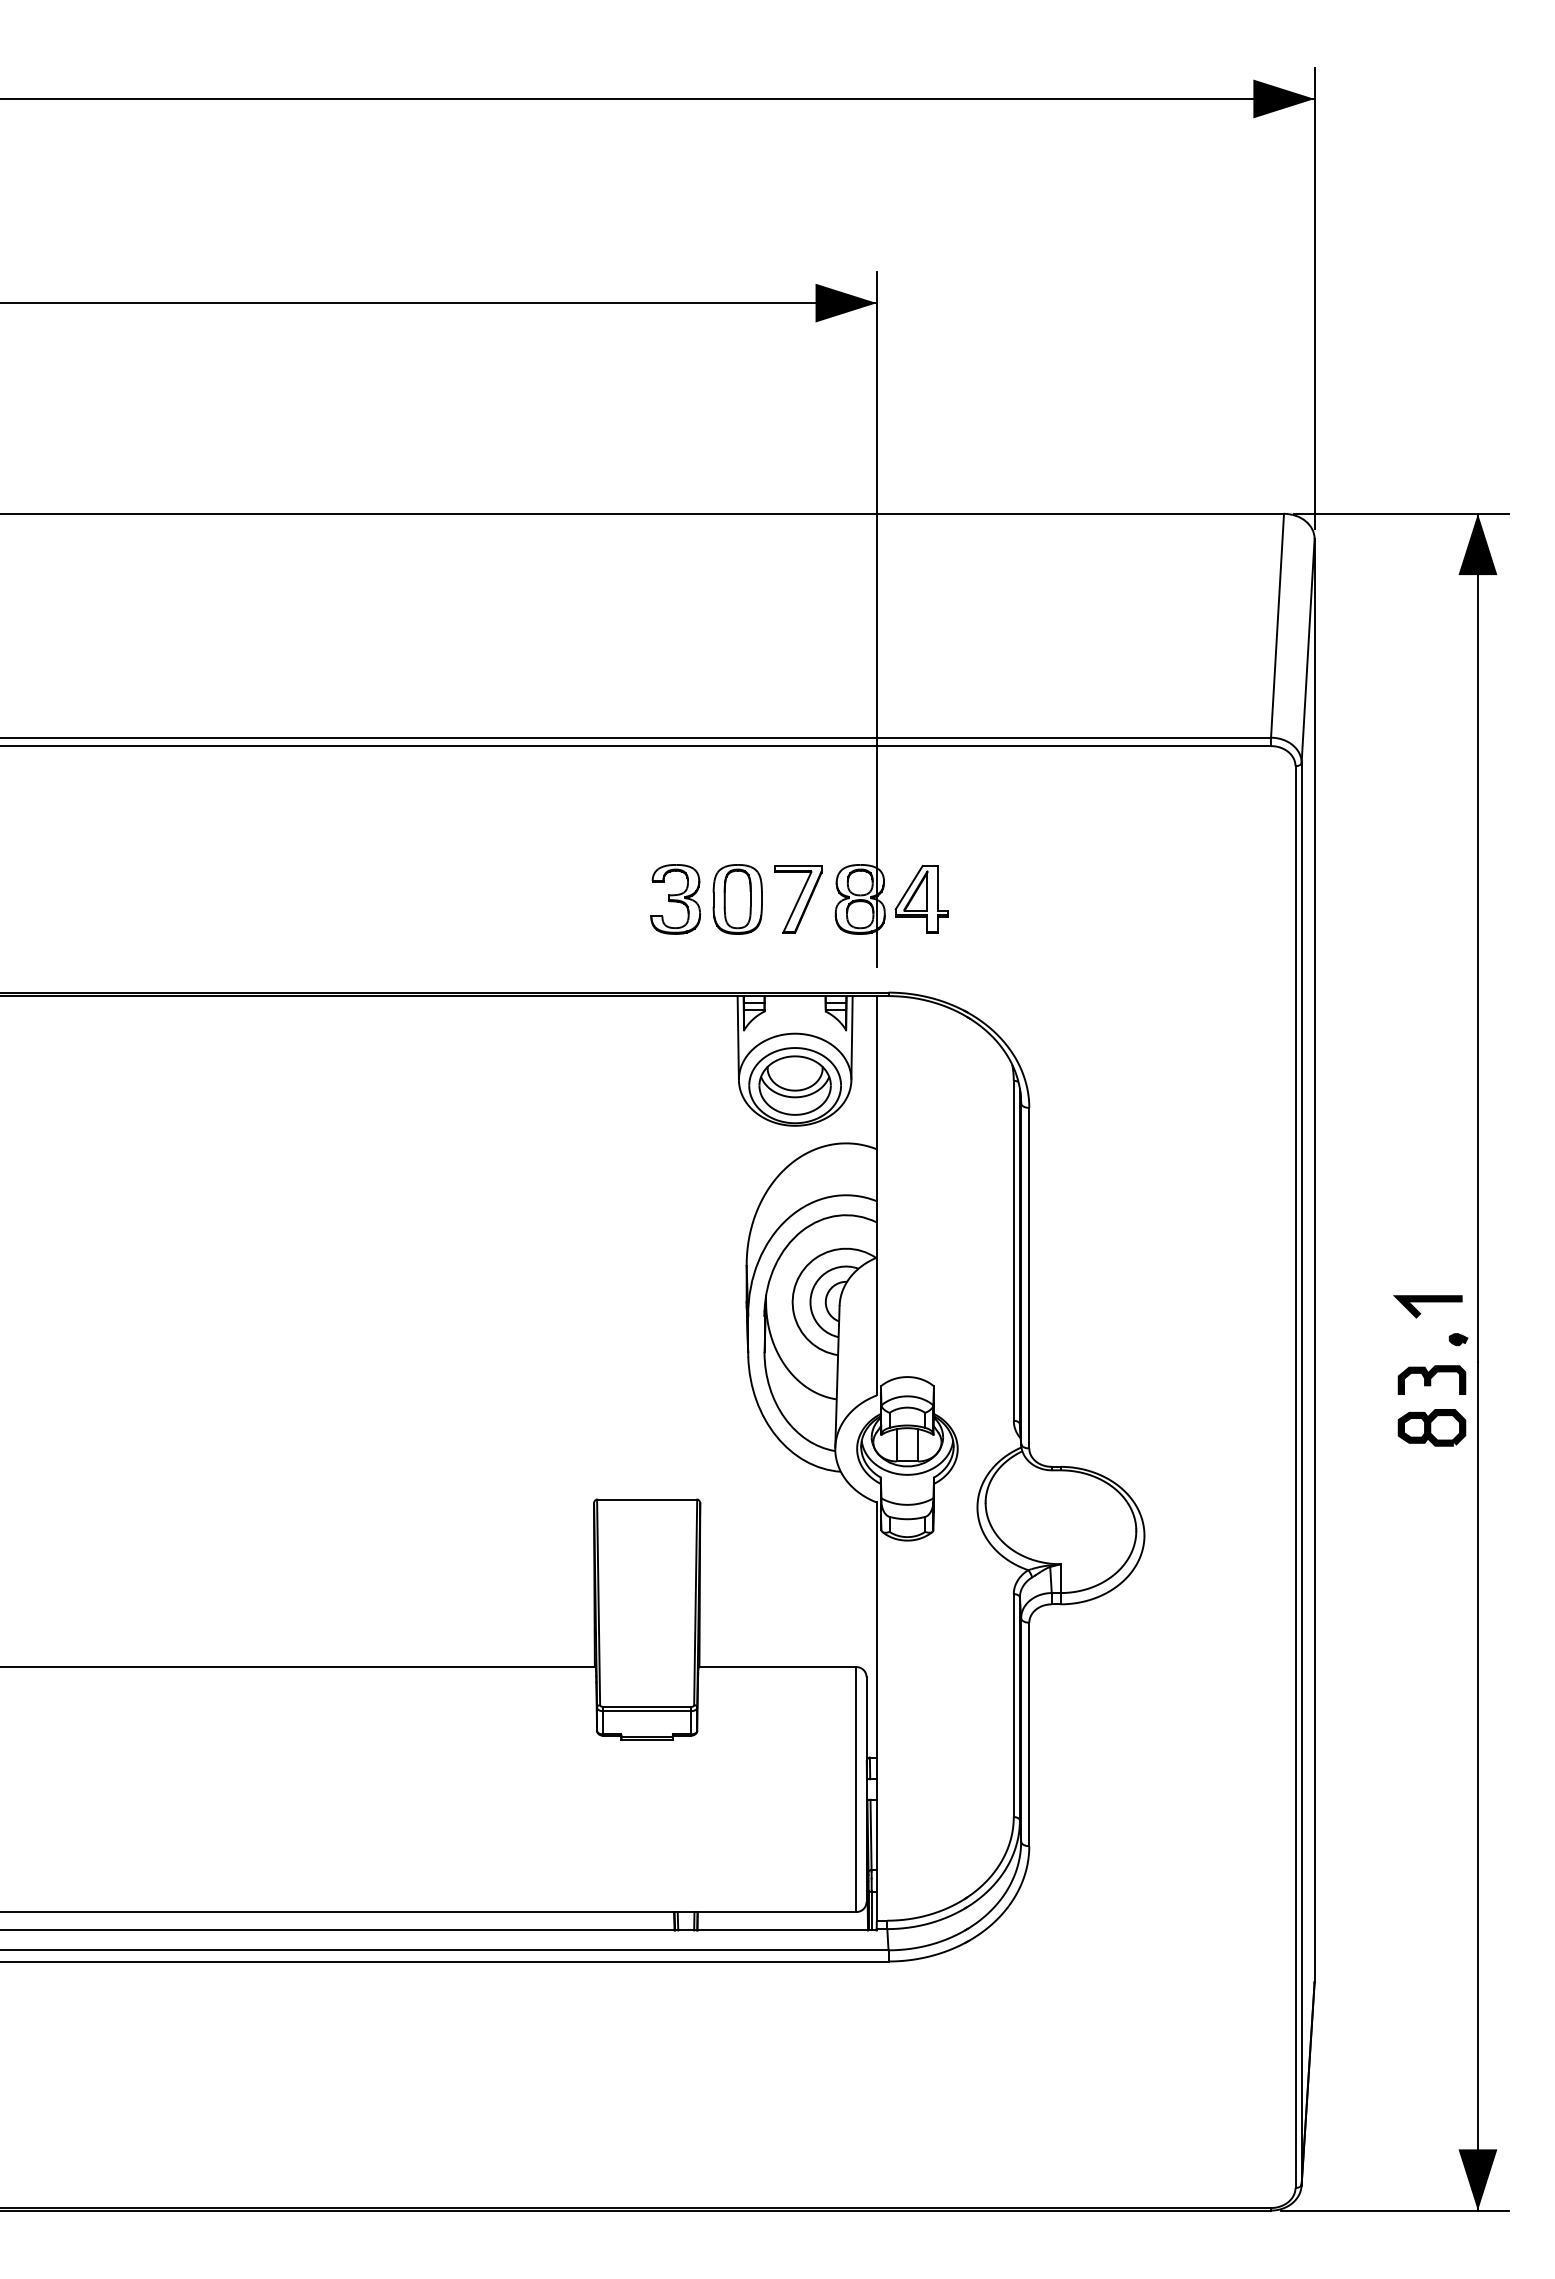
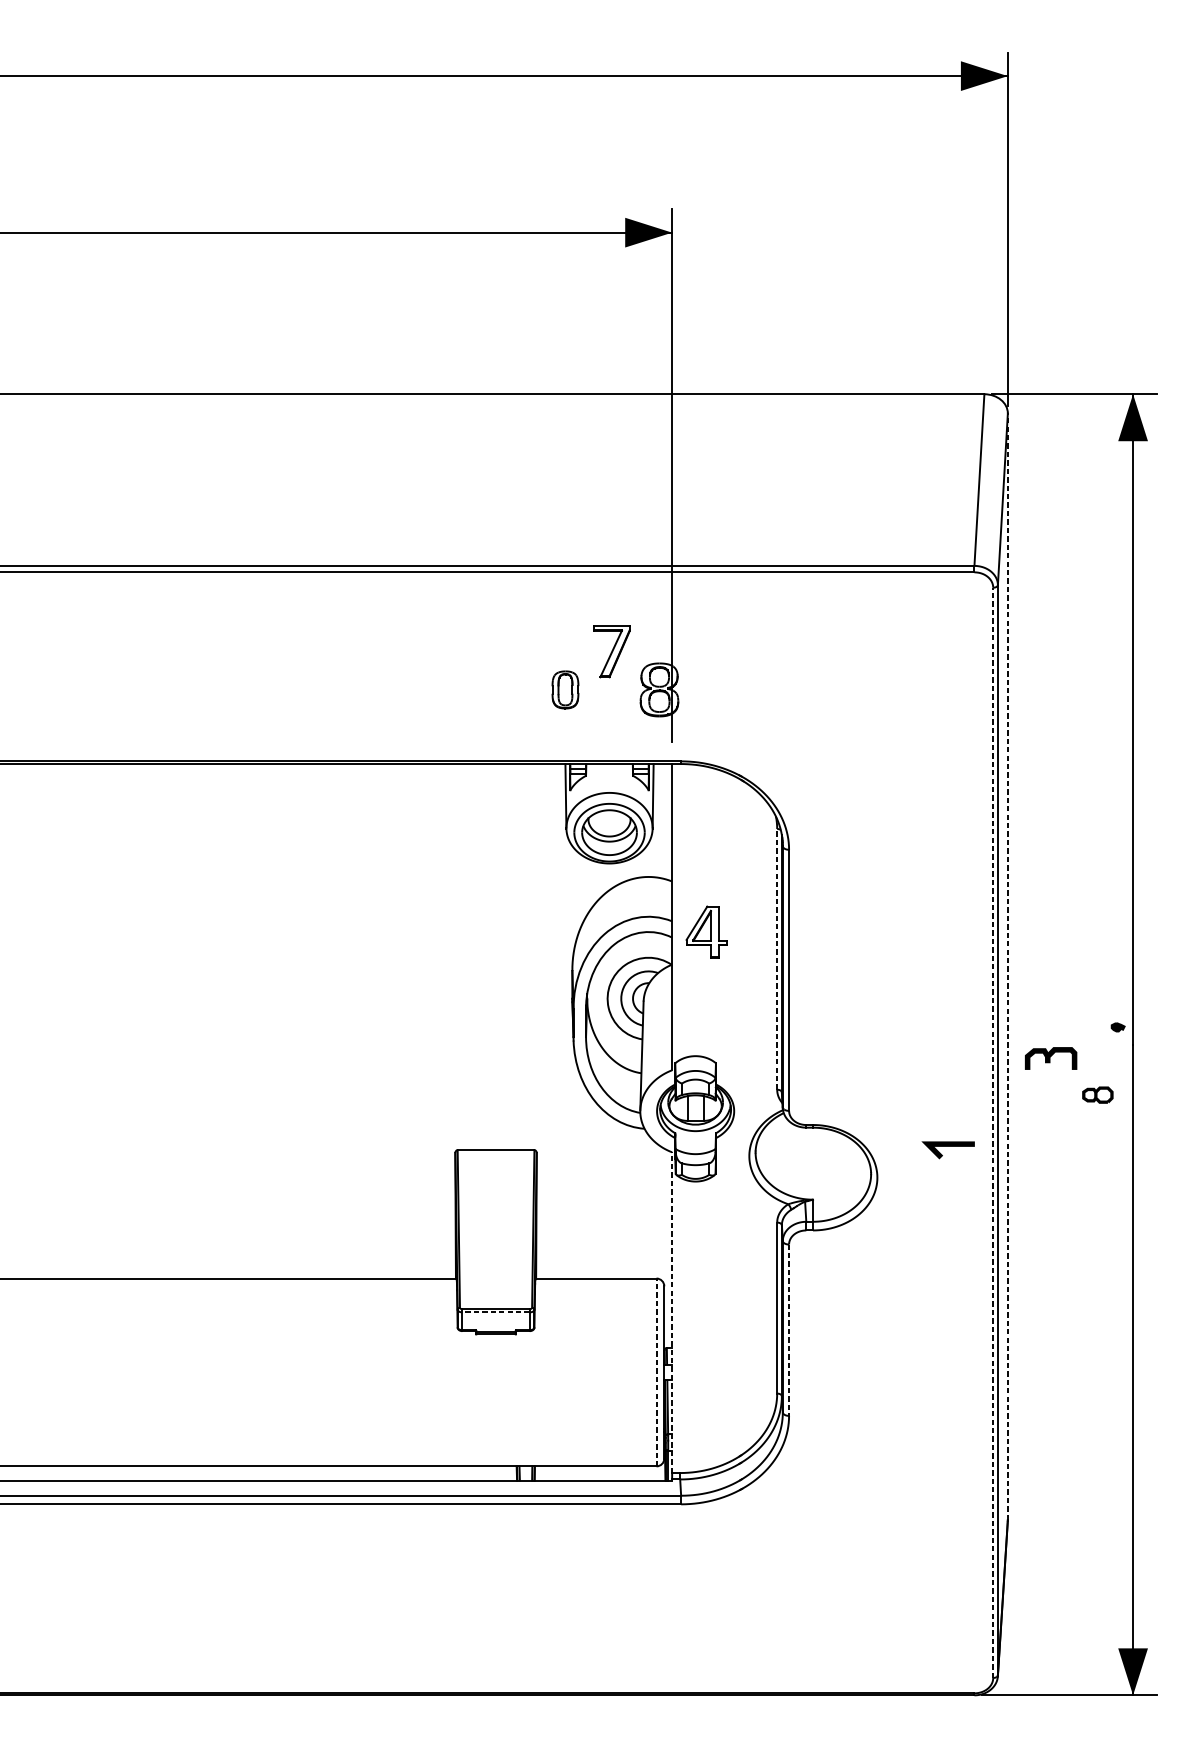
part: (675, 899) -> (517, 689), removed
part: (737, 899) -> (565, 689), size x0.7
part: (798, 899) -> (612, 651), moved
part: (921, 899) -> (706, 932), moved
line: (1013, 1250) -> (776, 959), solid -> dashed
line: (1314, 1260) -> (1007, 966), solid -> dashed
line: (1427, 1302) -> (947, 1146), moved
part: (1431, 1379) -> (1050, 1058), moved
part: (1431, 1427) -> (1097, 1094), size x0.6
line: (1295, 1477) -> (993, 1133), solid -> dashed
line: (647, 1711) -> (496, 1312), solid -> dashed
line: (876, 1711) -> (671, 1312), solid -> dashed
line: (1029, 1734) -> (789, 1330), solid -> dashed
line: (856, 1789) -> (656, 1372), solid -> dashed

